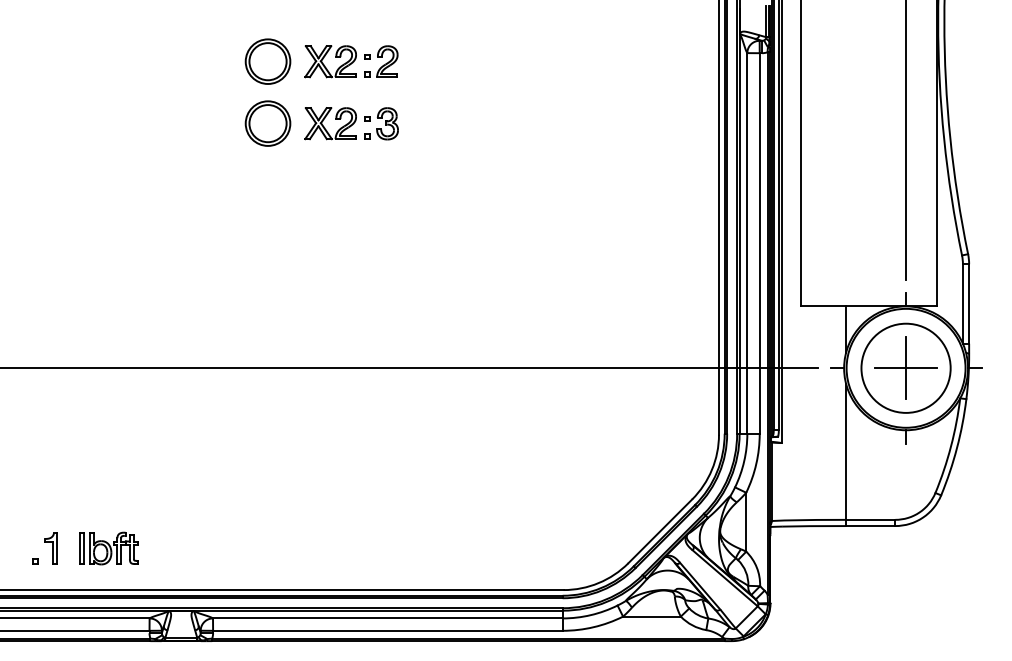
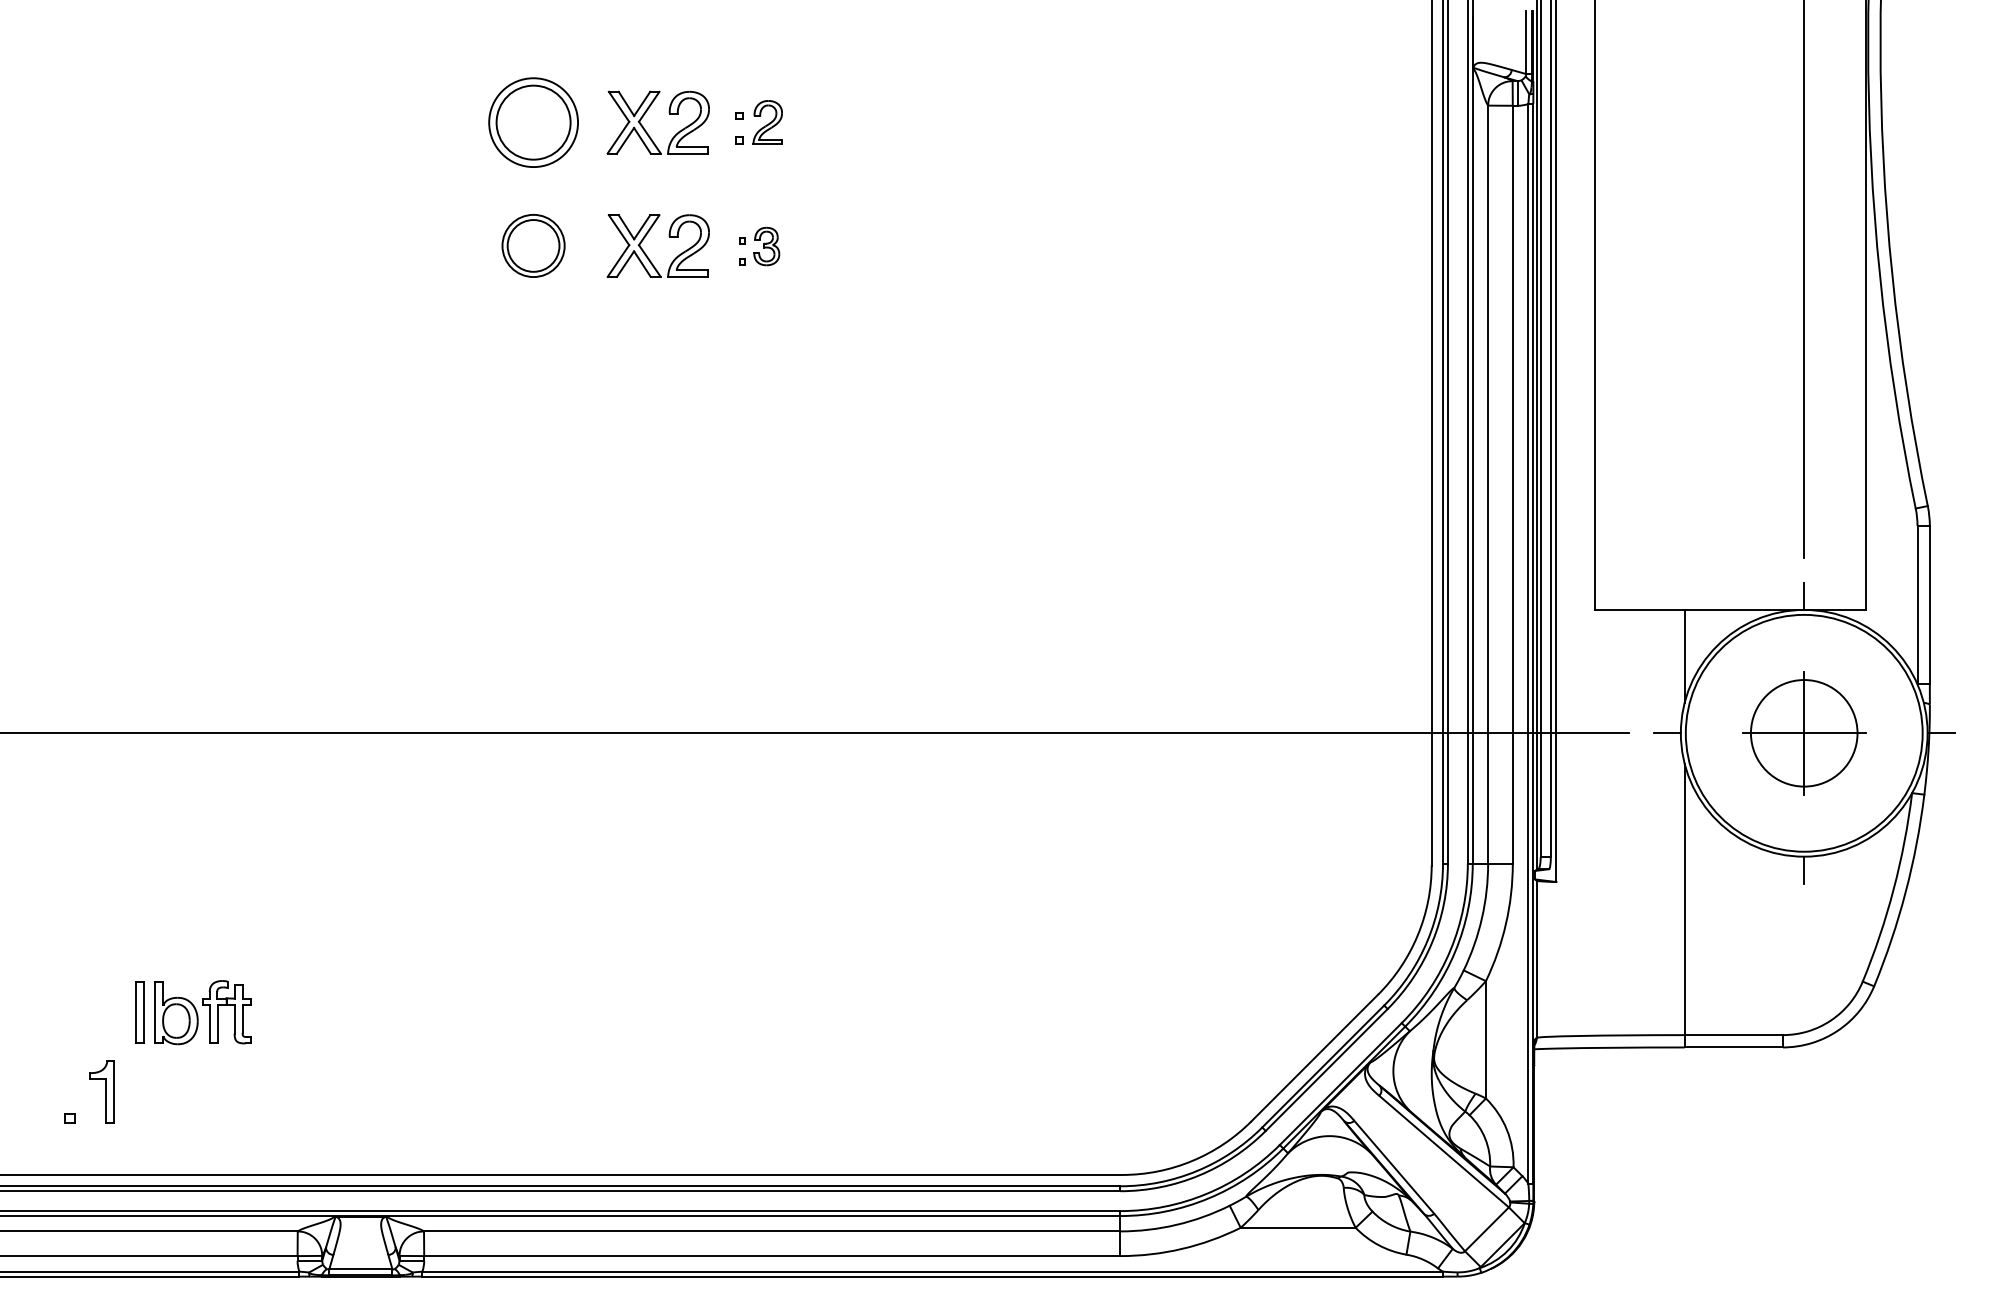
part: (381, 61) -> (759, 122), size x0.7
part: (267, 123) -> (532, 245), size x0.7
part: (381, 123) -> (759, 245), size x0.6
circle: (905, 367) -> (1803, 731), size x0.6
part: (108, 548) -> (191, 1012), moved

